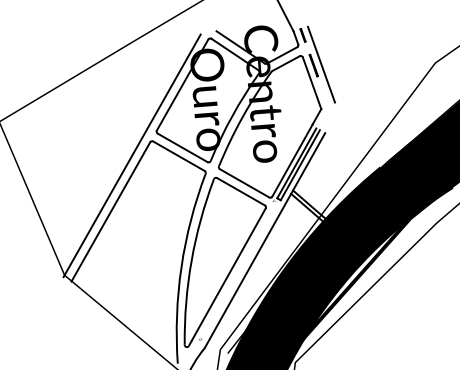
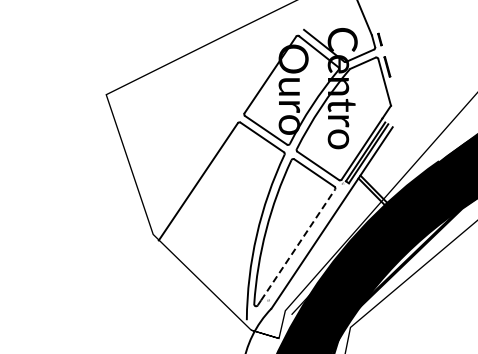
line: (320, 64) -> (393, 66), removed
line: (131, 155) -> (220, 133), removed
line: (229, 273) -> (298, 244), solid -> dashed

